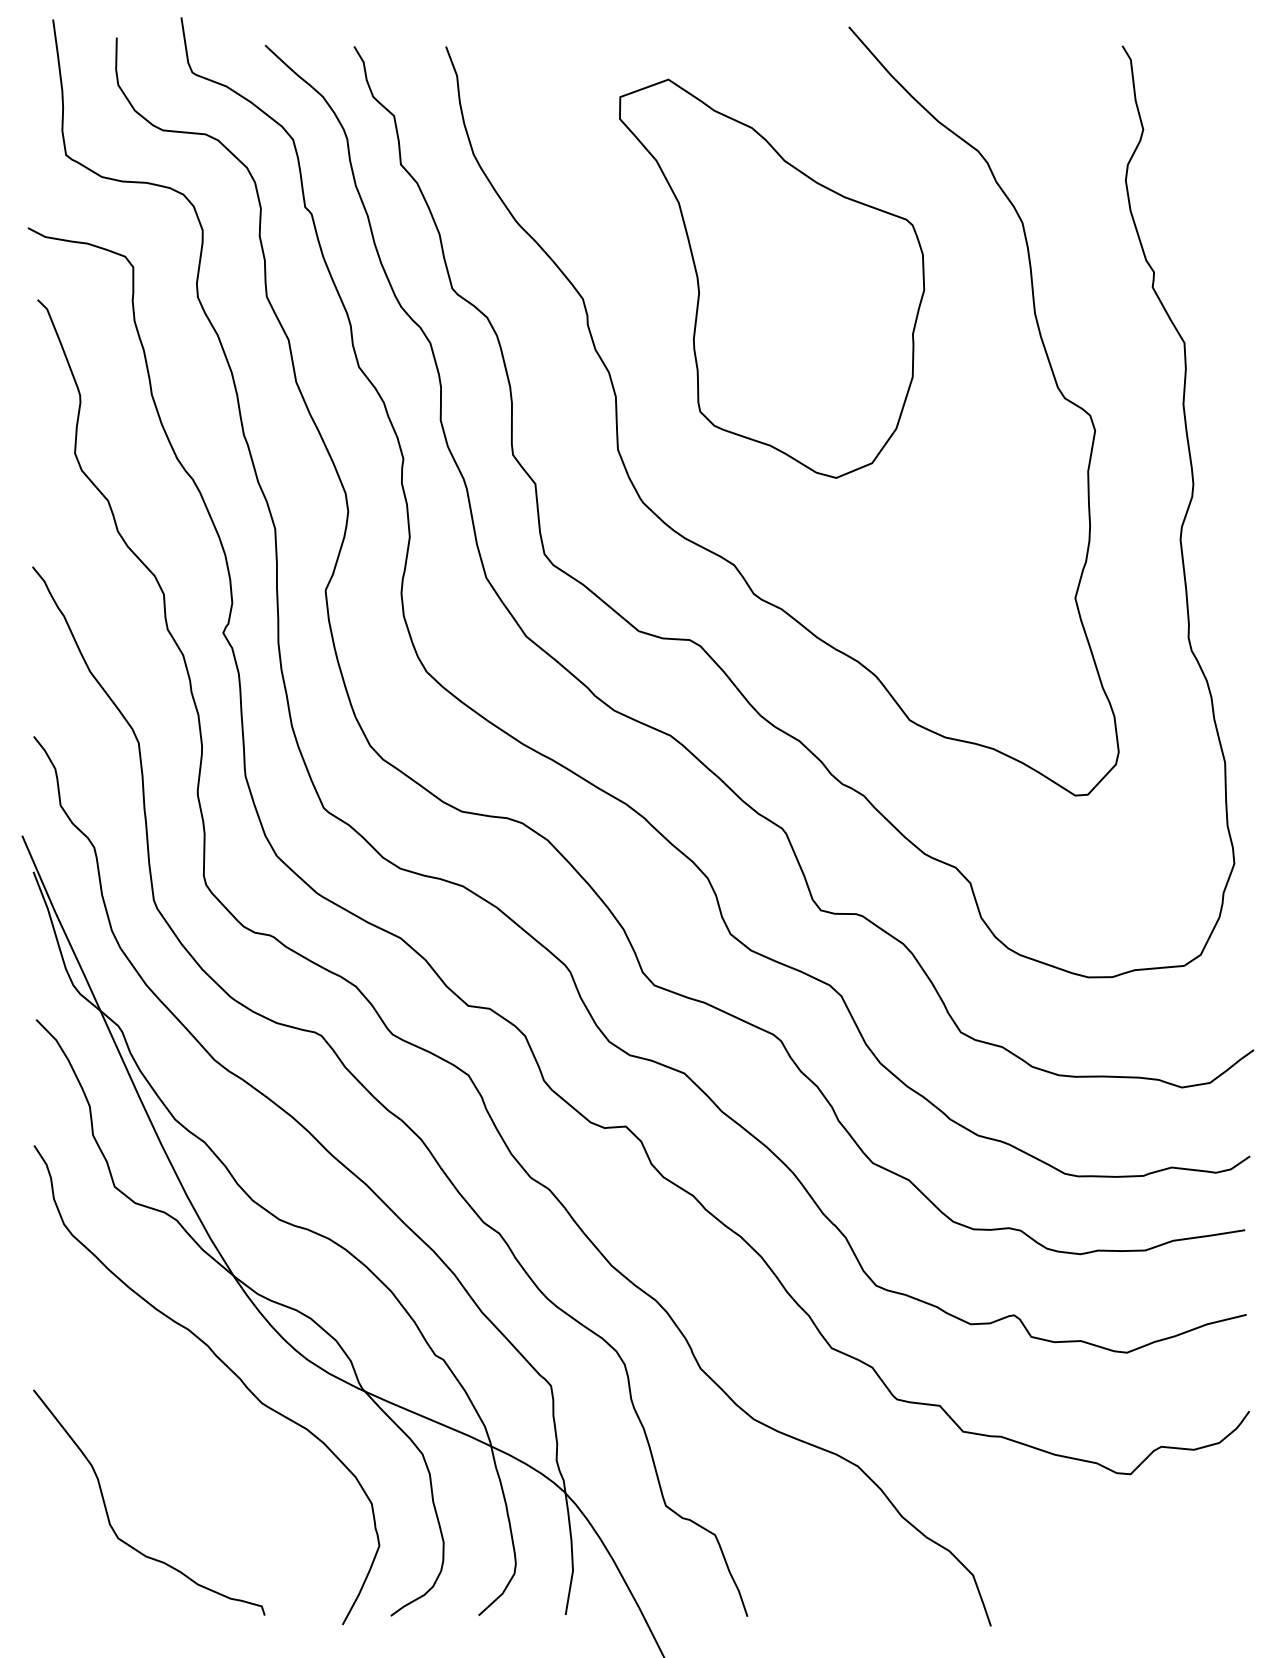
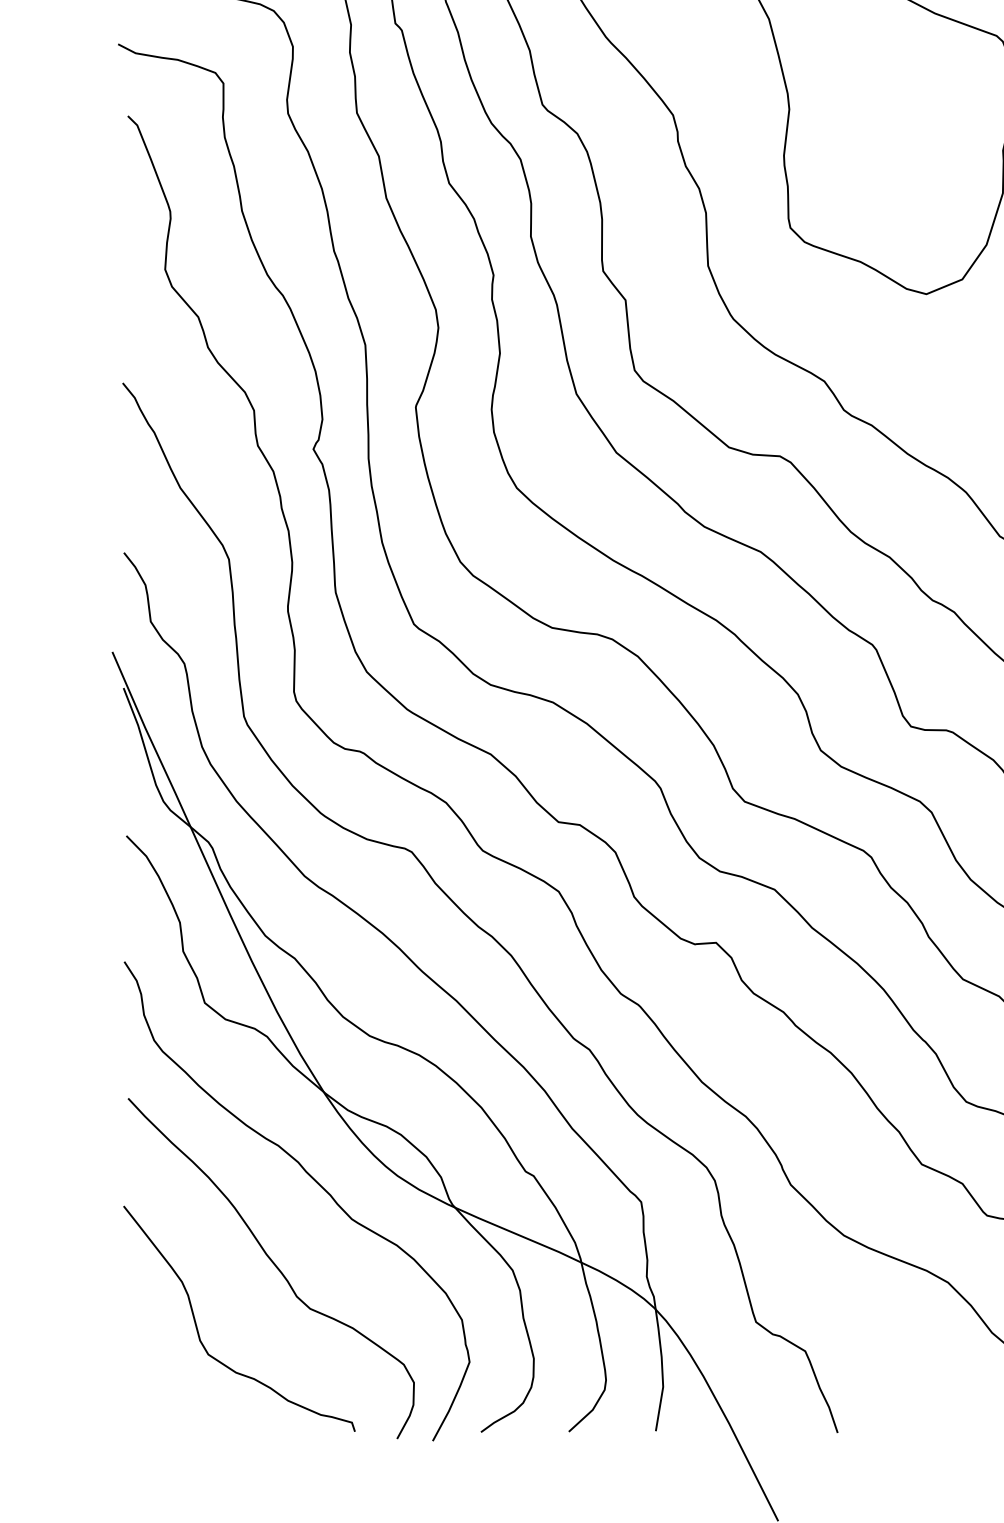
curve: (183, 1448) -> (273, 1264), added

